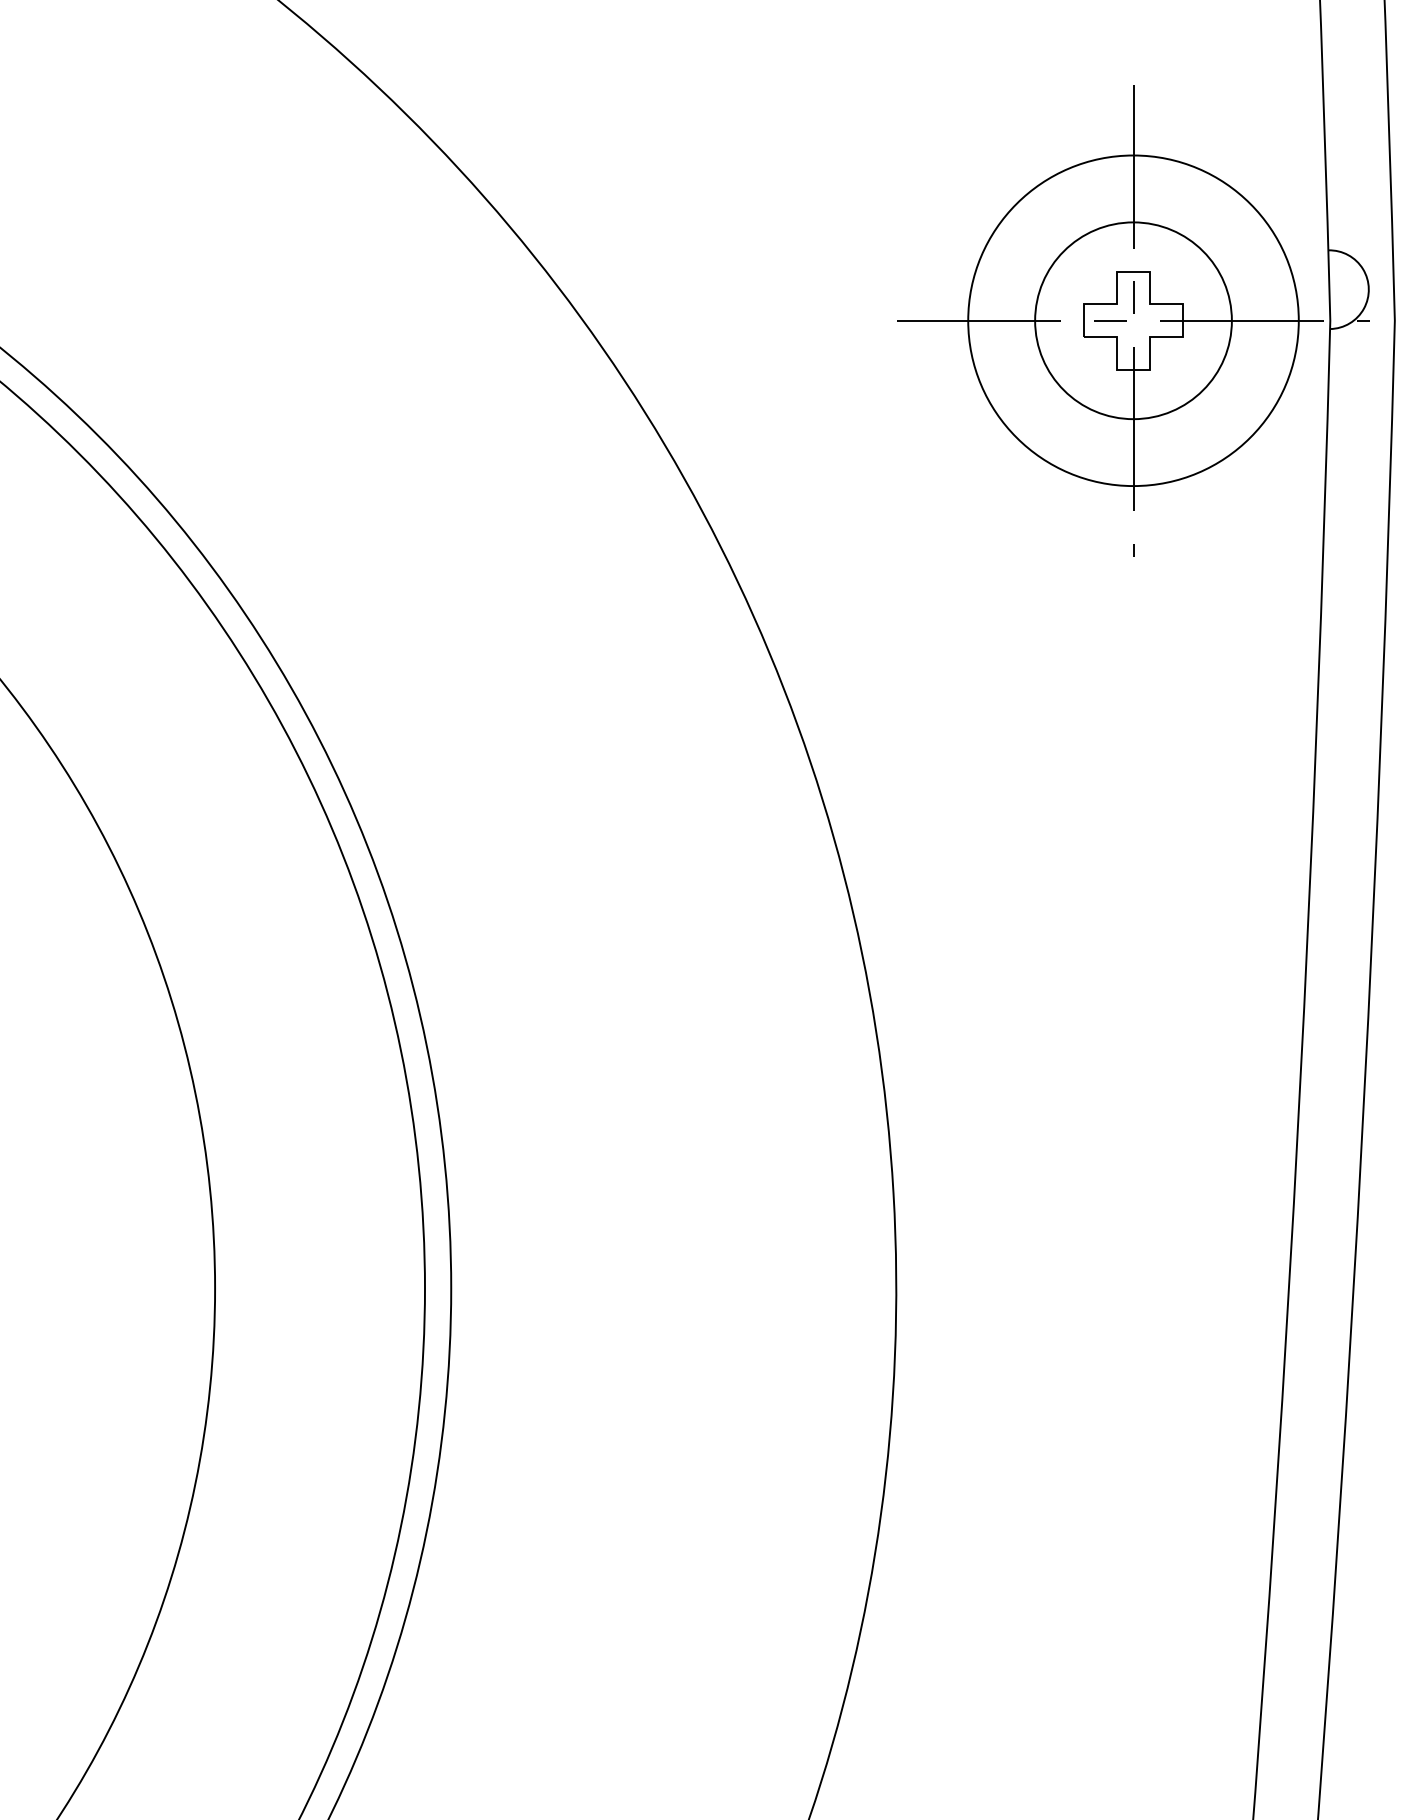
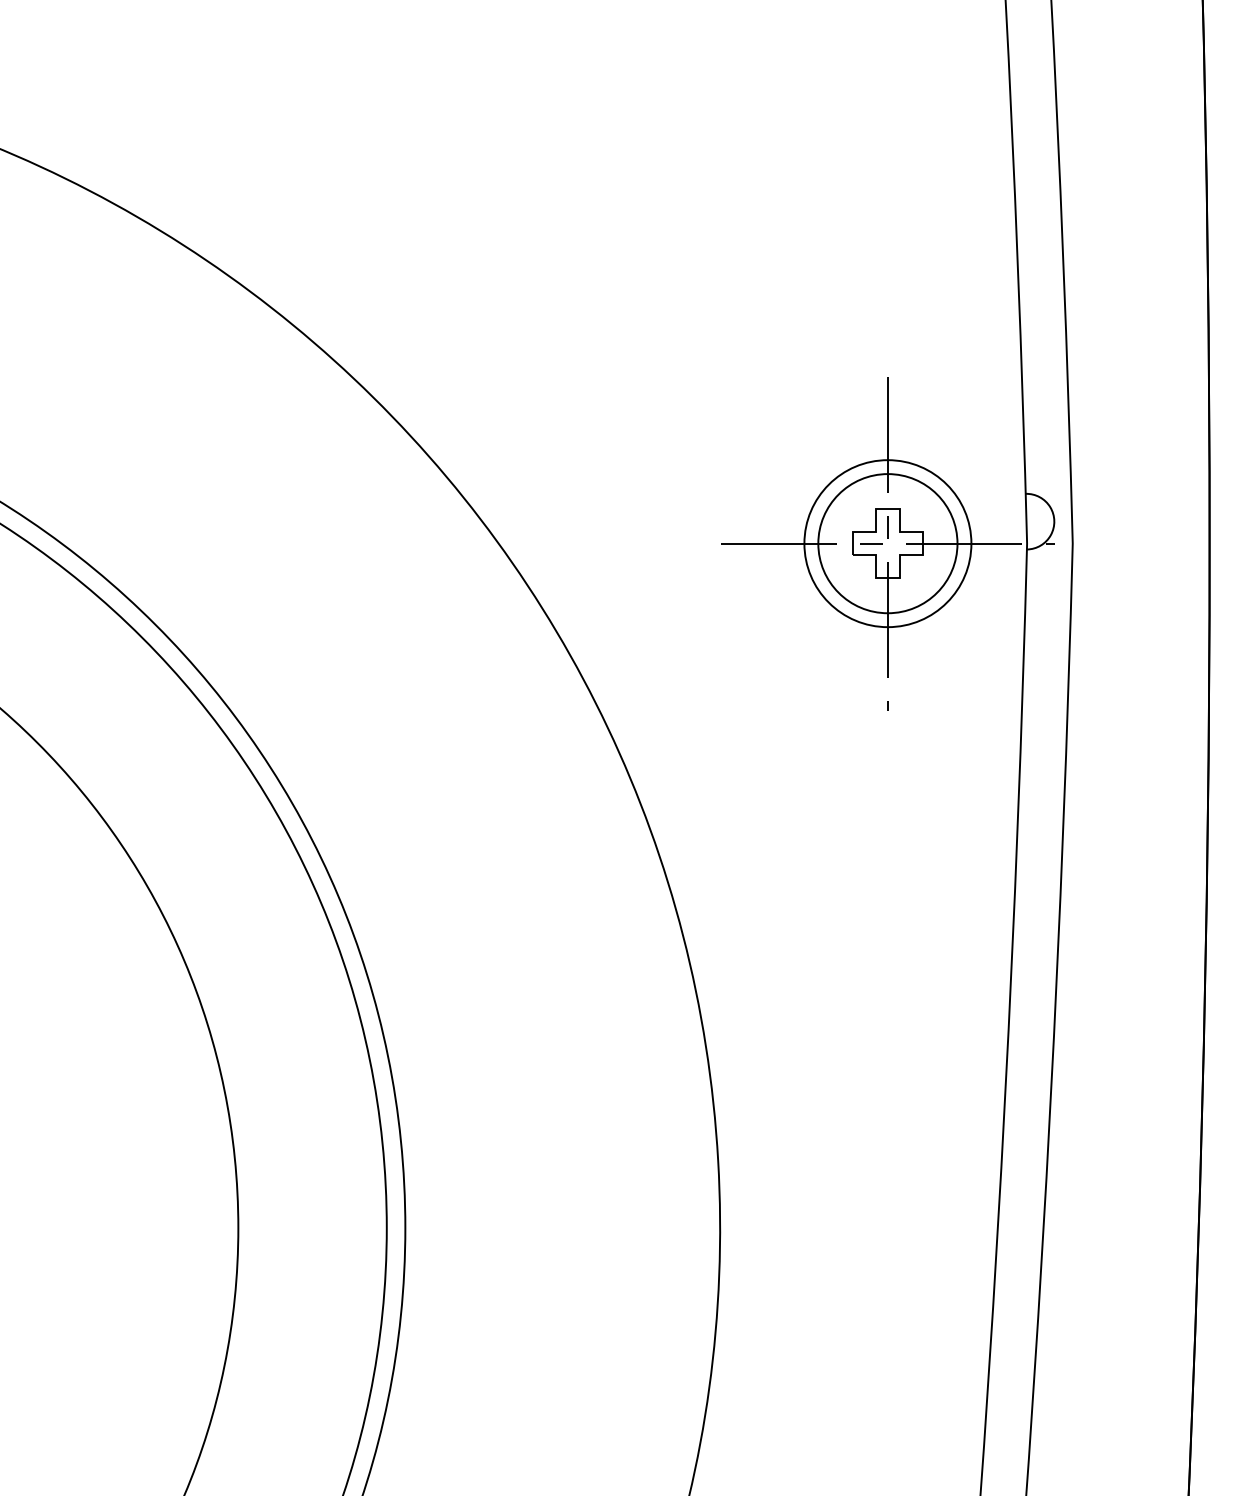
circle: (1132, 320) -> (887, 543), size x0.71

